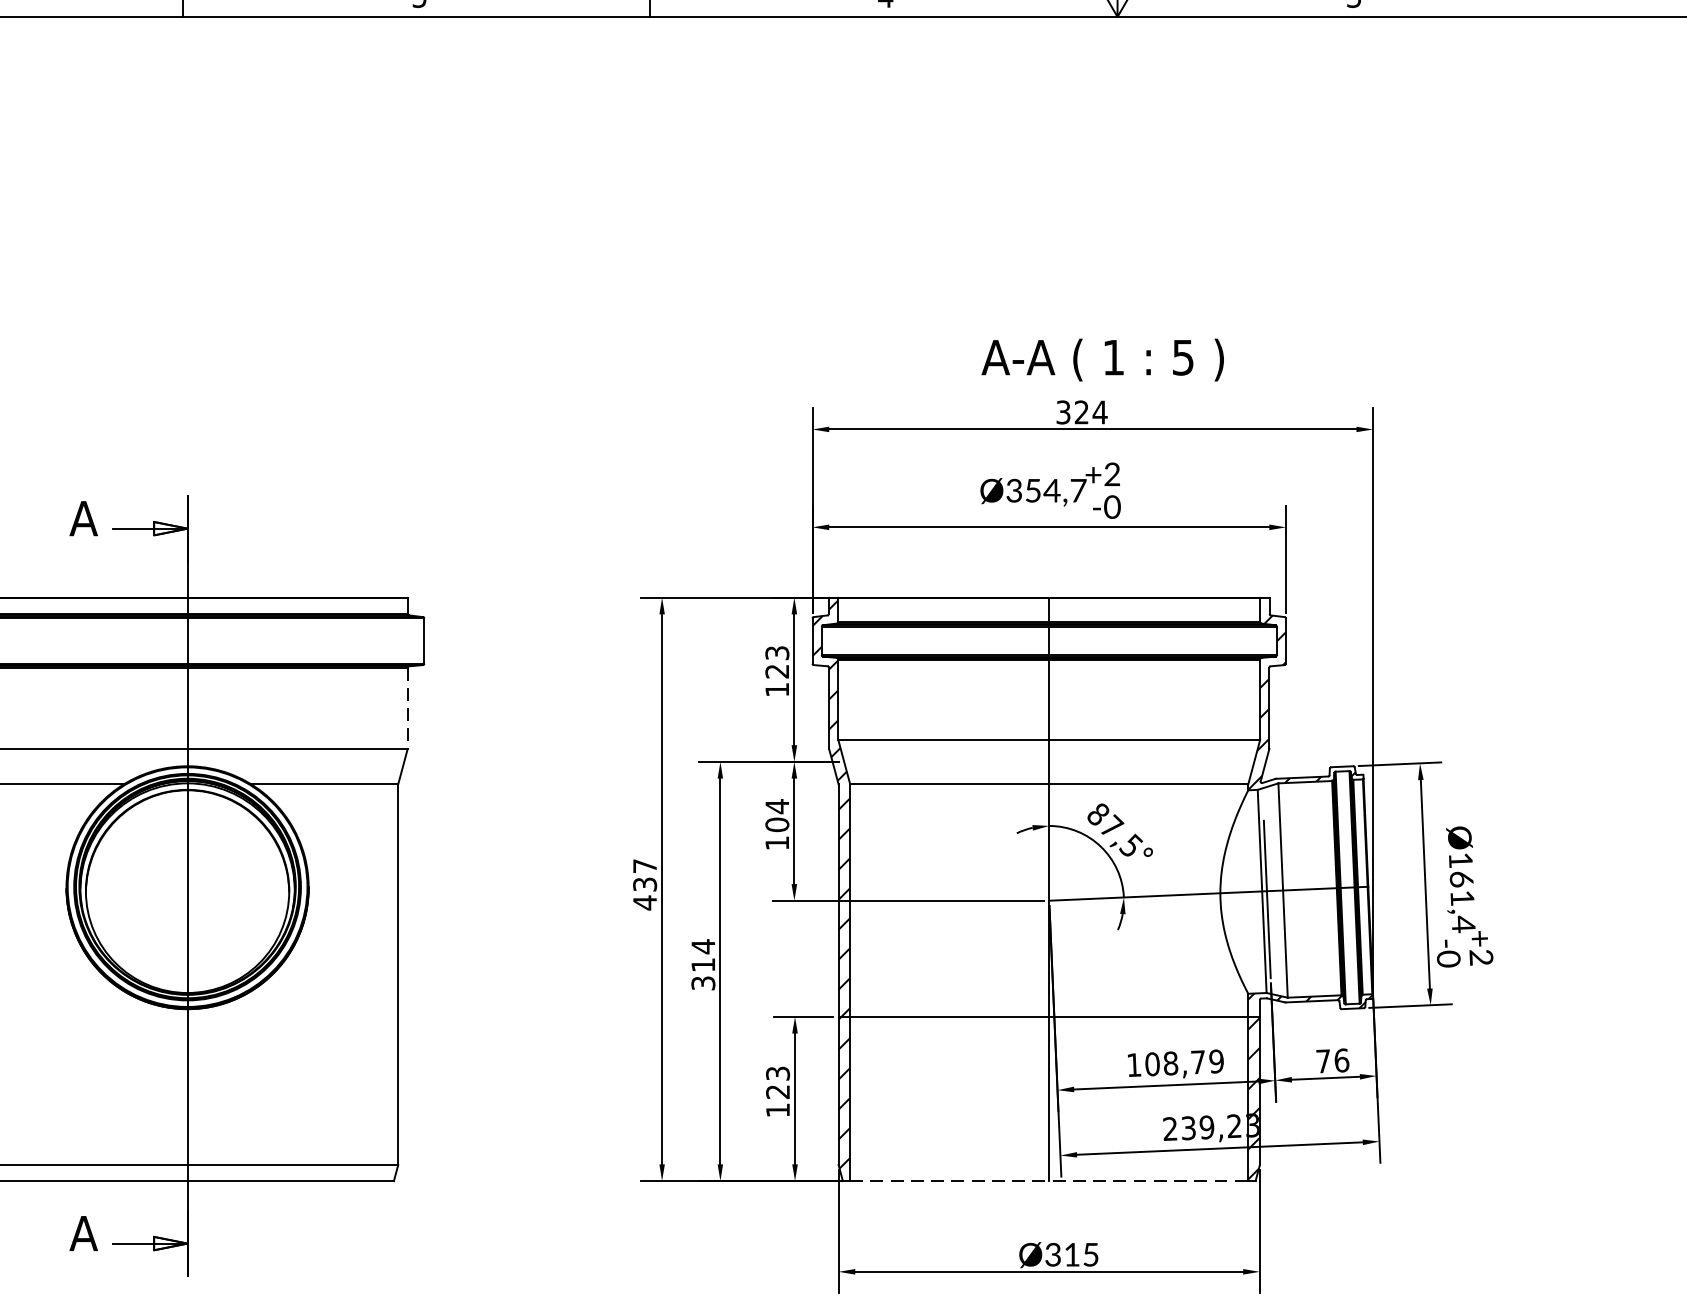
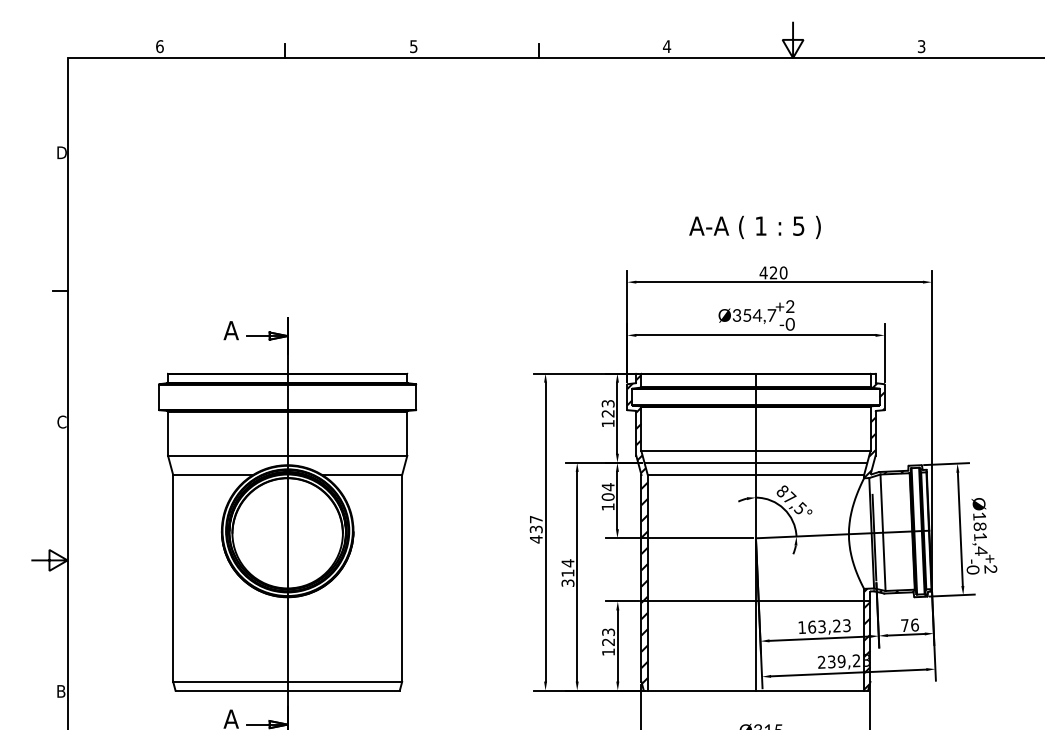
text: (1101, 358) -> (754, 226), moved
text: (1081, 411) -> (773, 272), 324 -> 420
line: (408, 709) -> (407, 434), dashed -> solid
line: (1048, 761) -> (755, 462), added
text: (1462, 879) -> (980, 526), Ø161,4 -> Ø181,4
text: (1184, 1063) -> (829, 626), 108,79 -> 163,23
line: (1050, 1180) -> (756, 690), dashed -> solid

